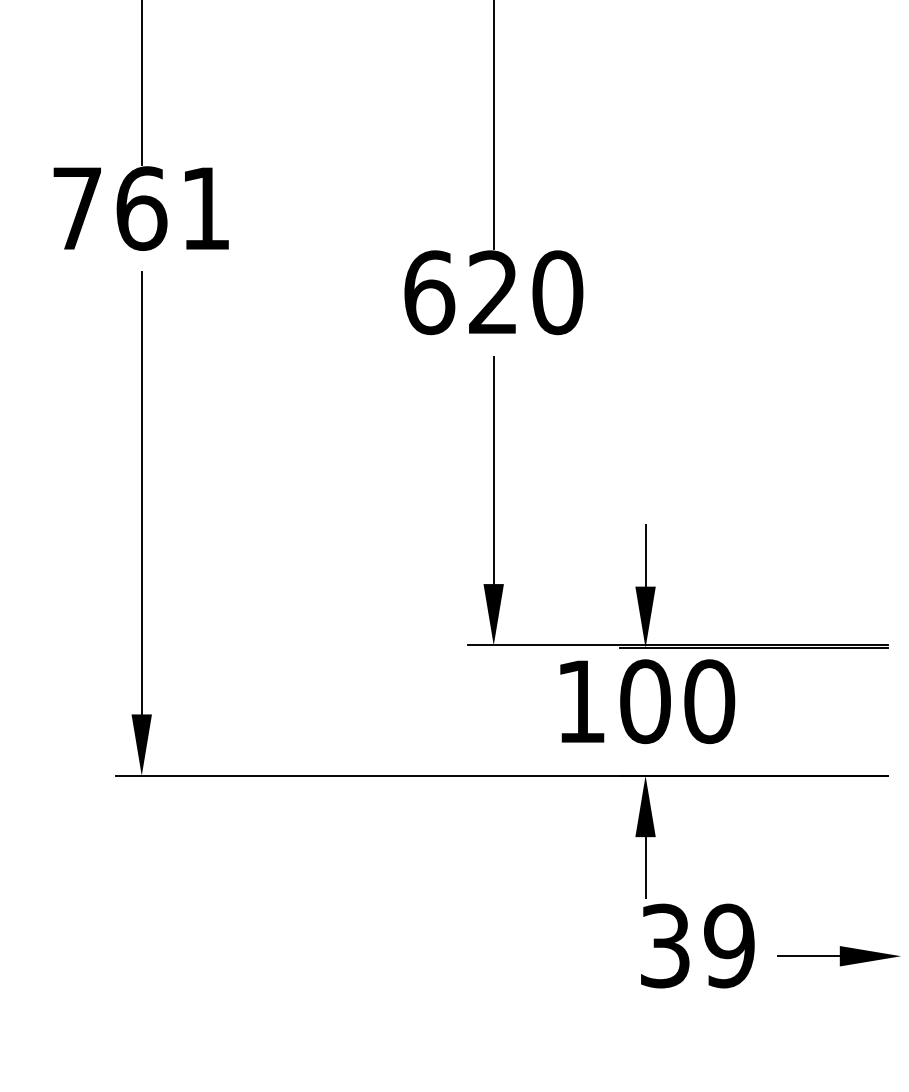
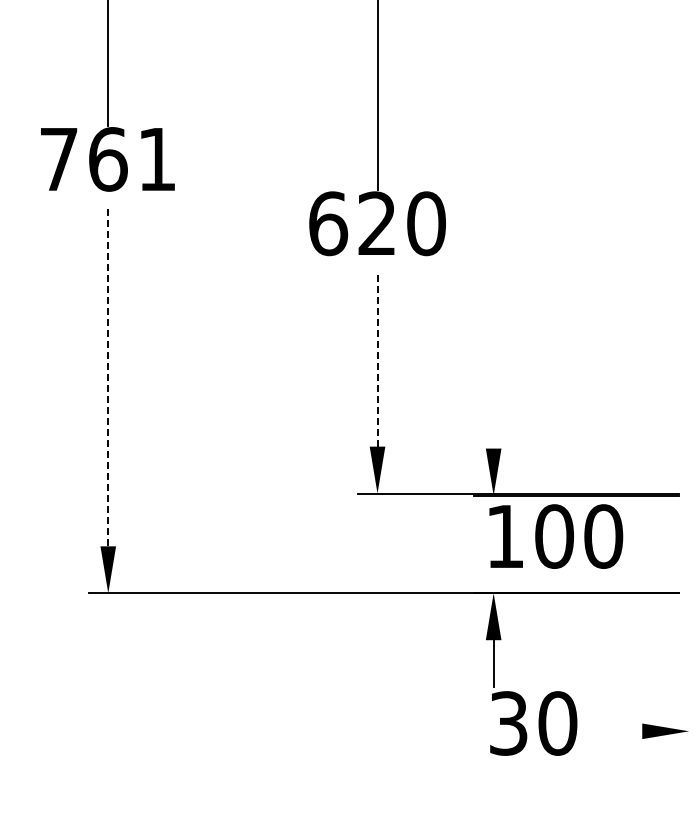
line: (493, 470) -> (377, 359), solid -> dashed
line: (142, 492) -> (108, 376), solid -> dashed
line: (645, 555) -> (493, 424), removed
text: (647, 701) -> (556, 536), moved
text: (729, 946) -> (557, 723), 39 -> 30
line: (808, 956) -> (618, 731), removed

